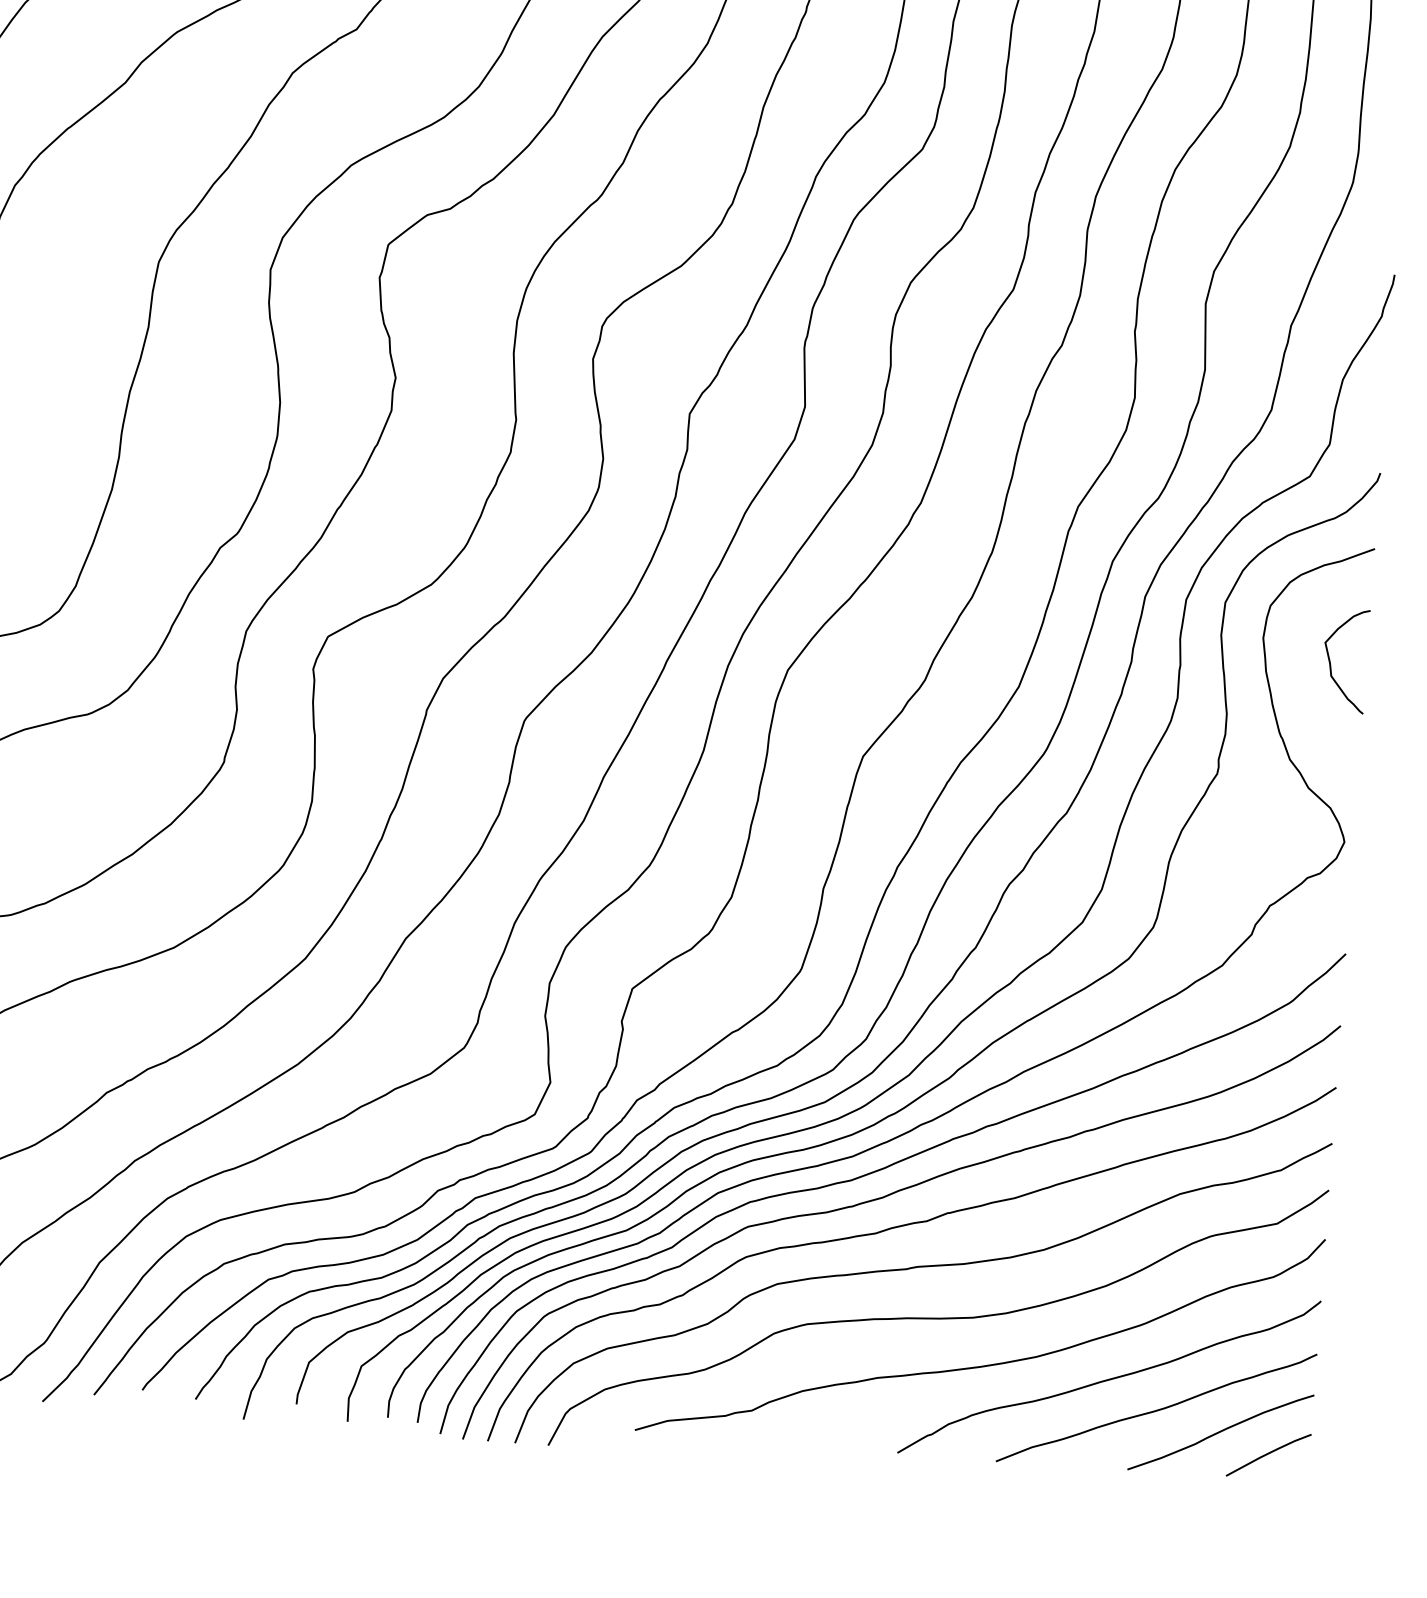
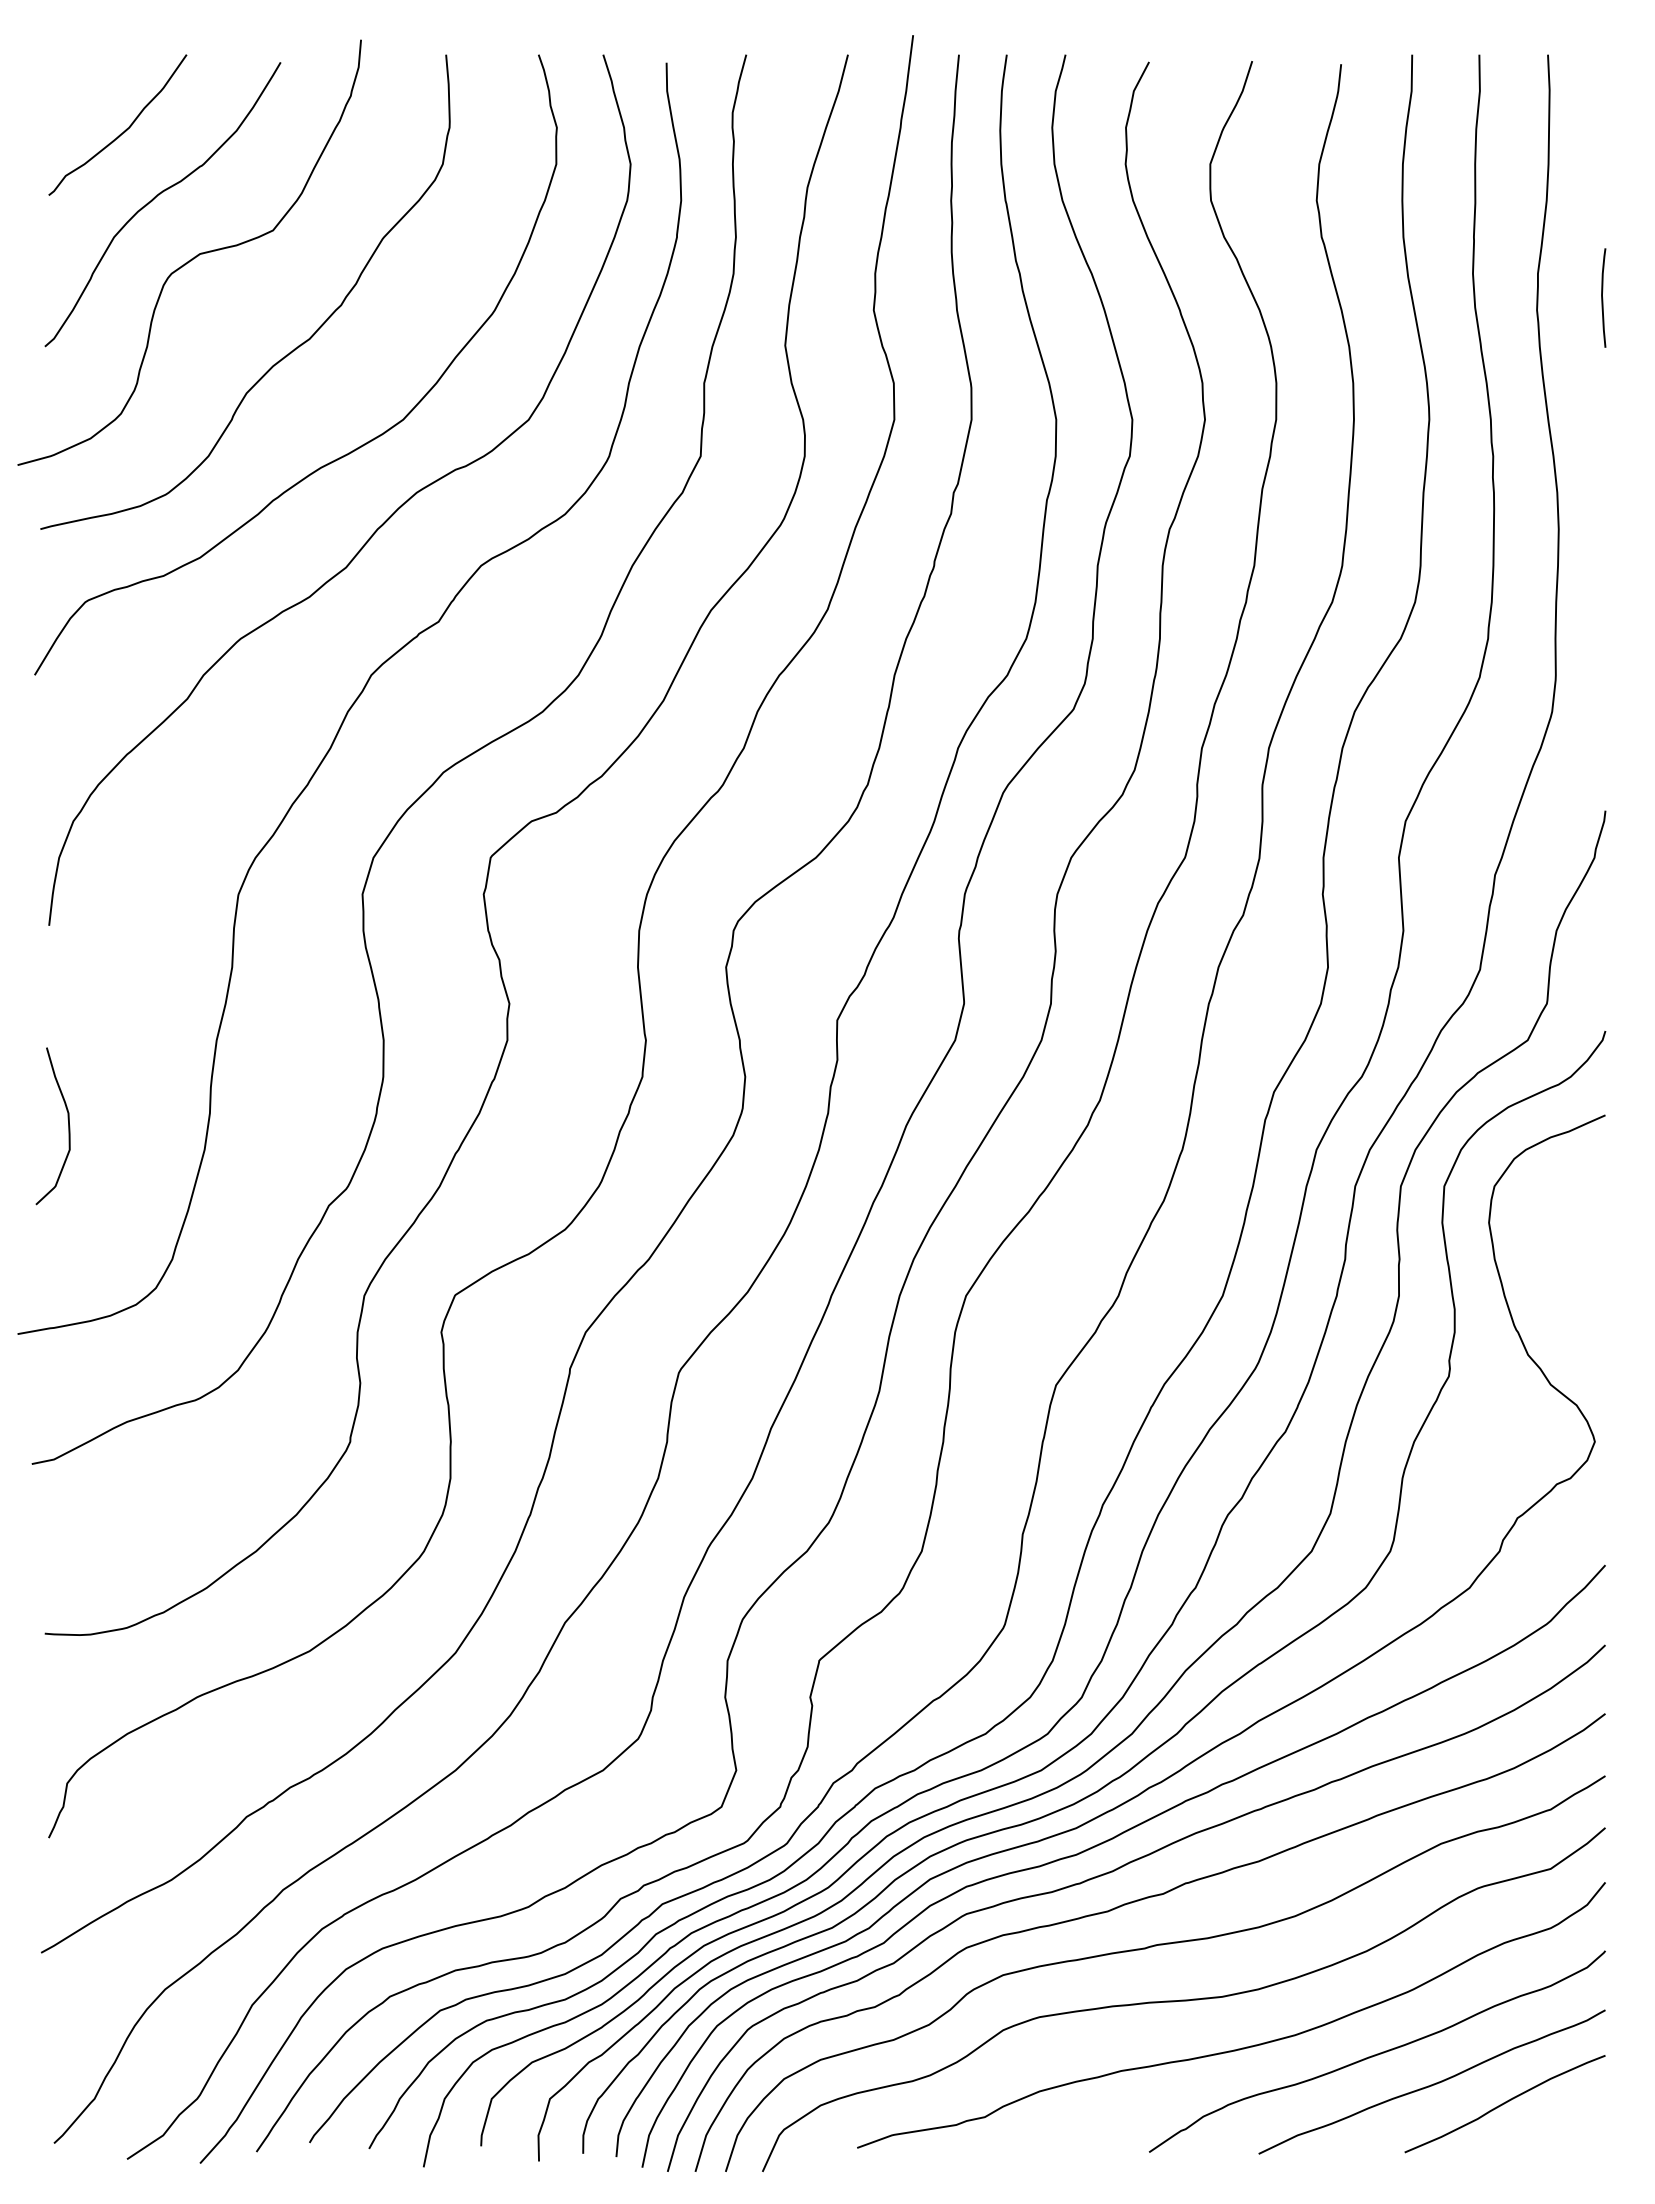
curve: (1330, 661) -> (1565, 1243), removed
line: (1268, 1454) -> (1559, 2124), removed

